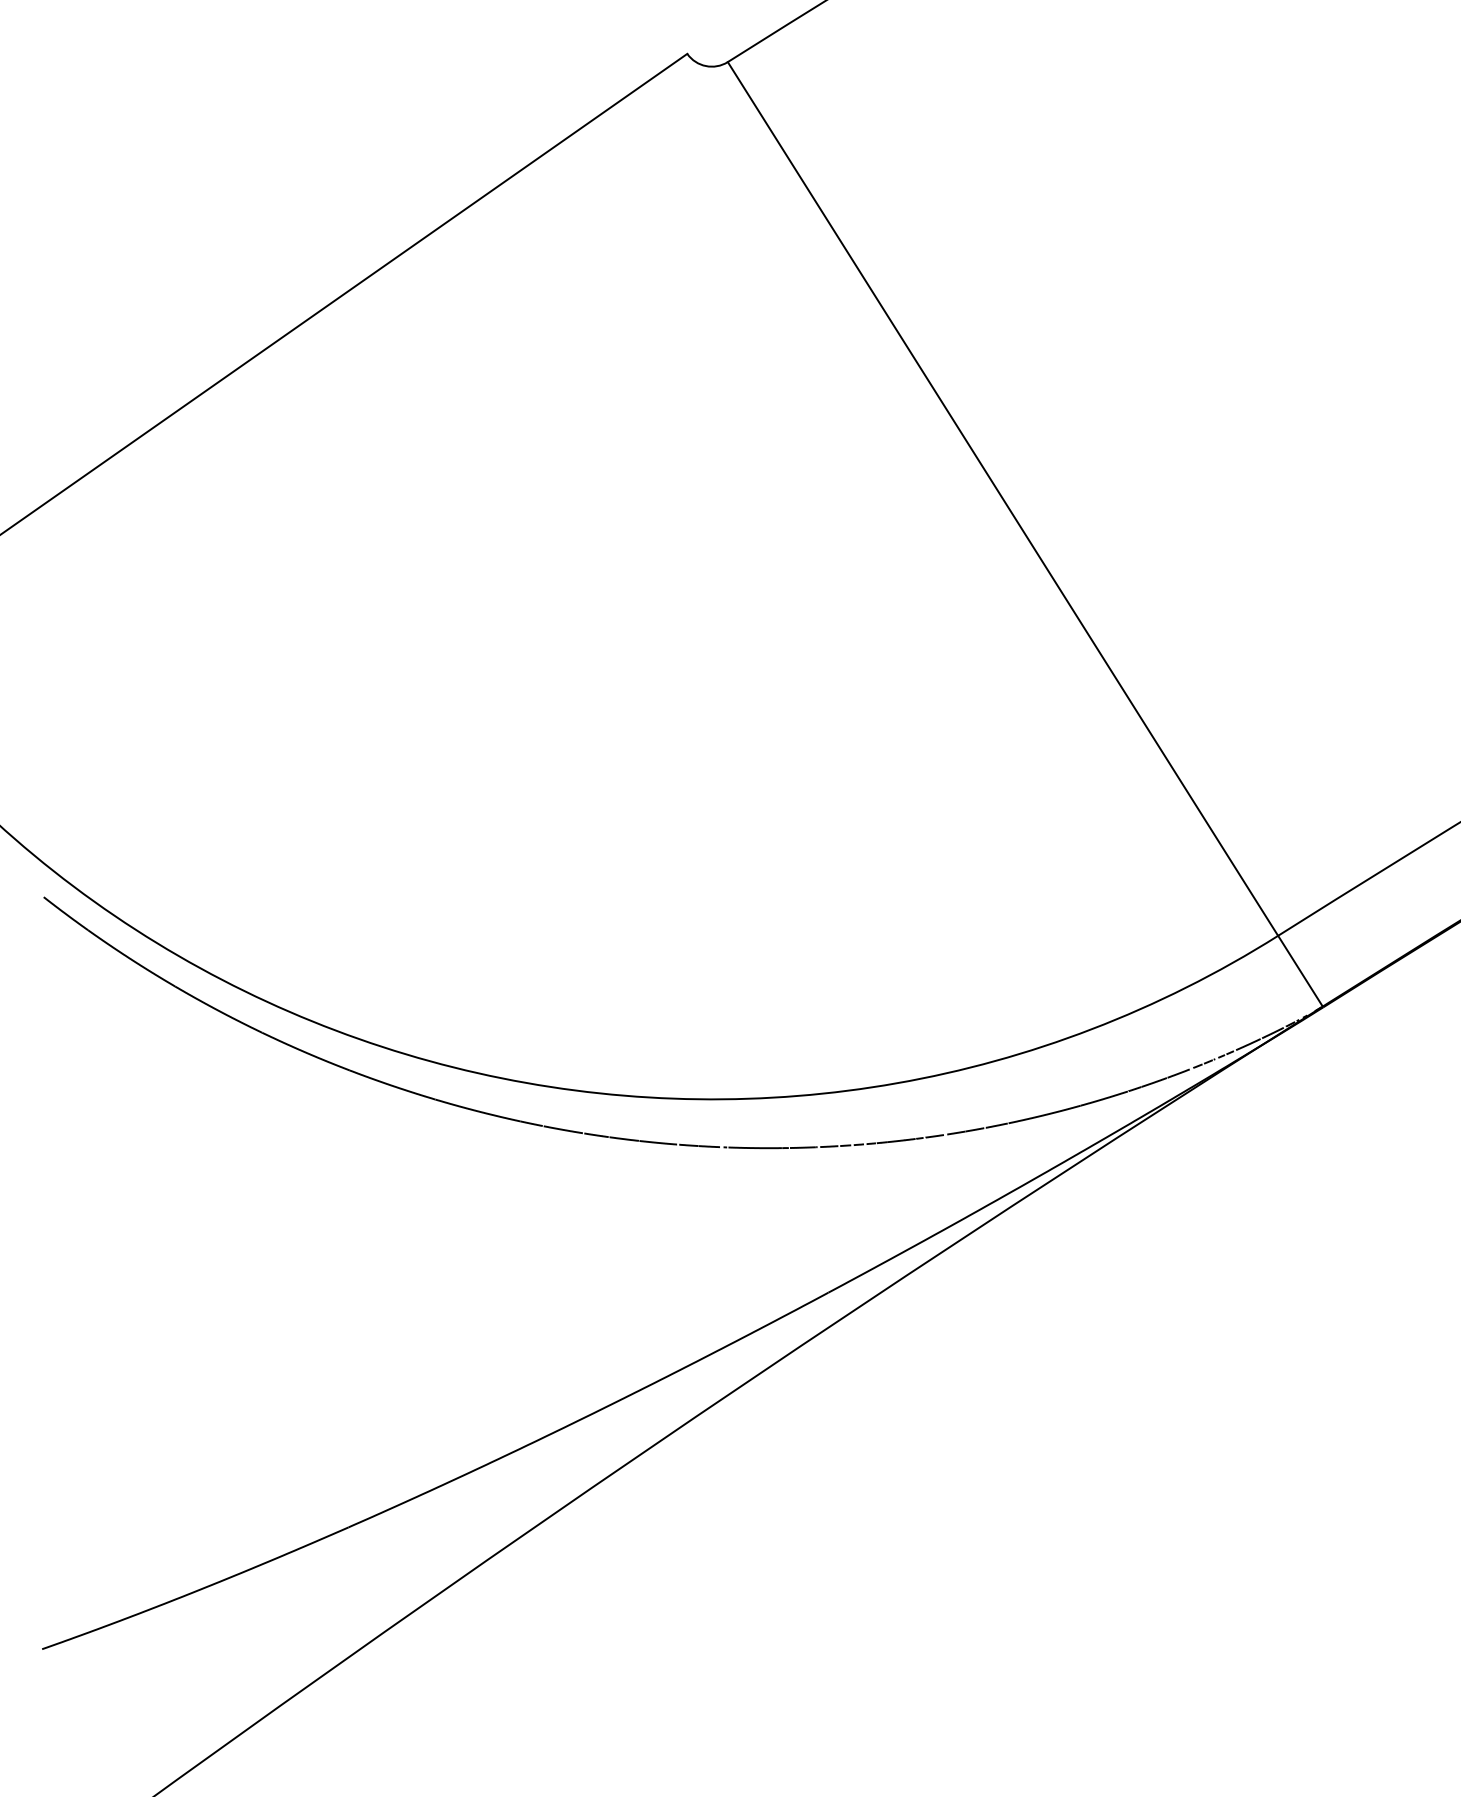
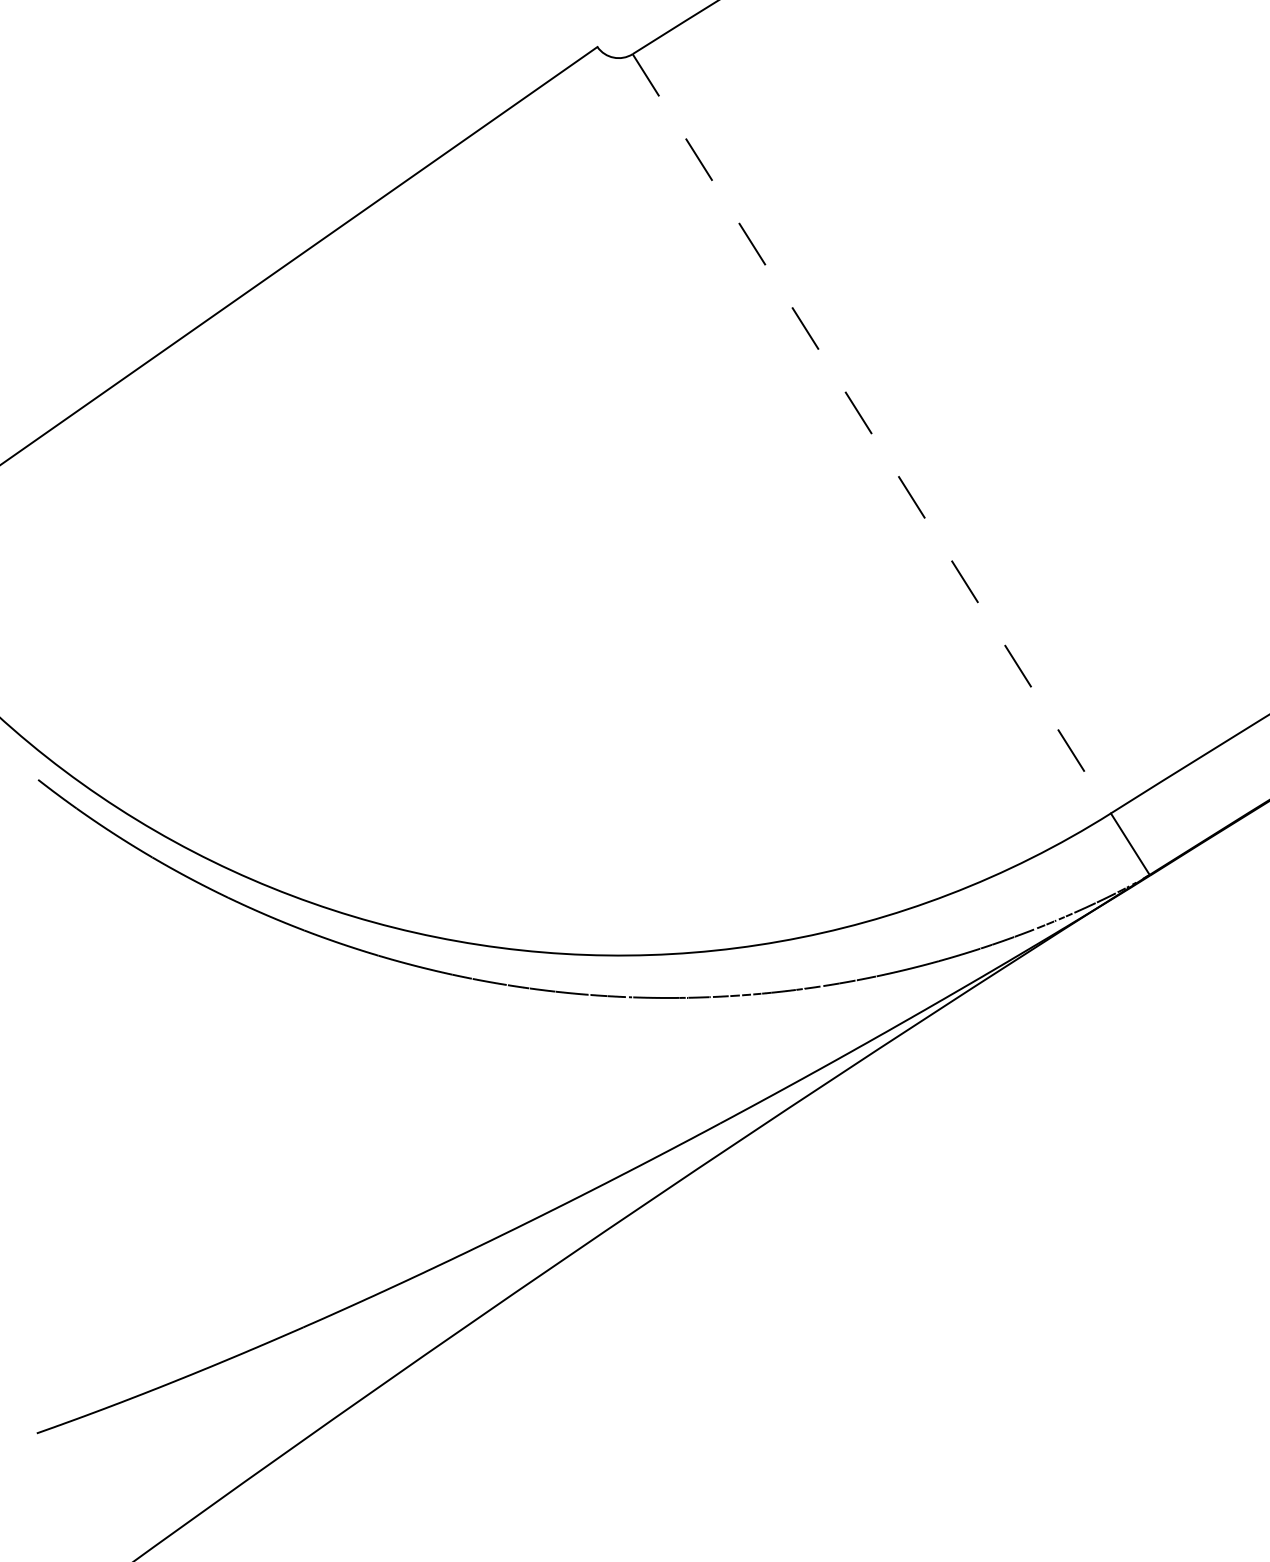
line: (1003, 499) -> (872, 434), solid -> dashed

